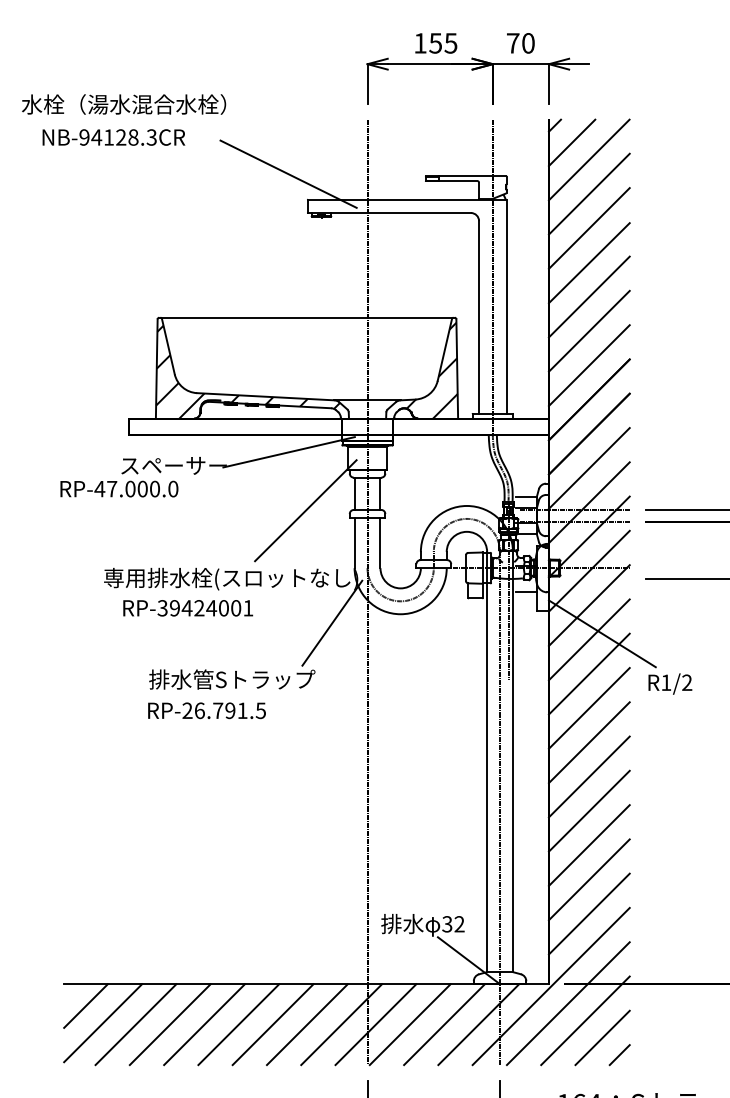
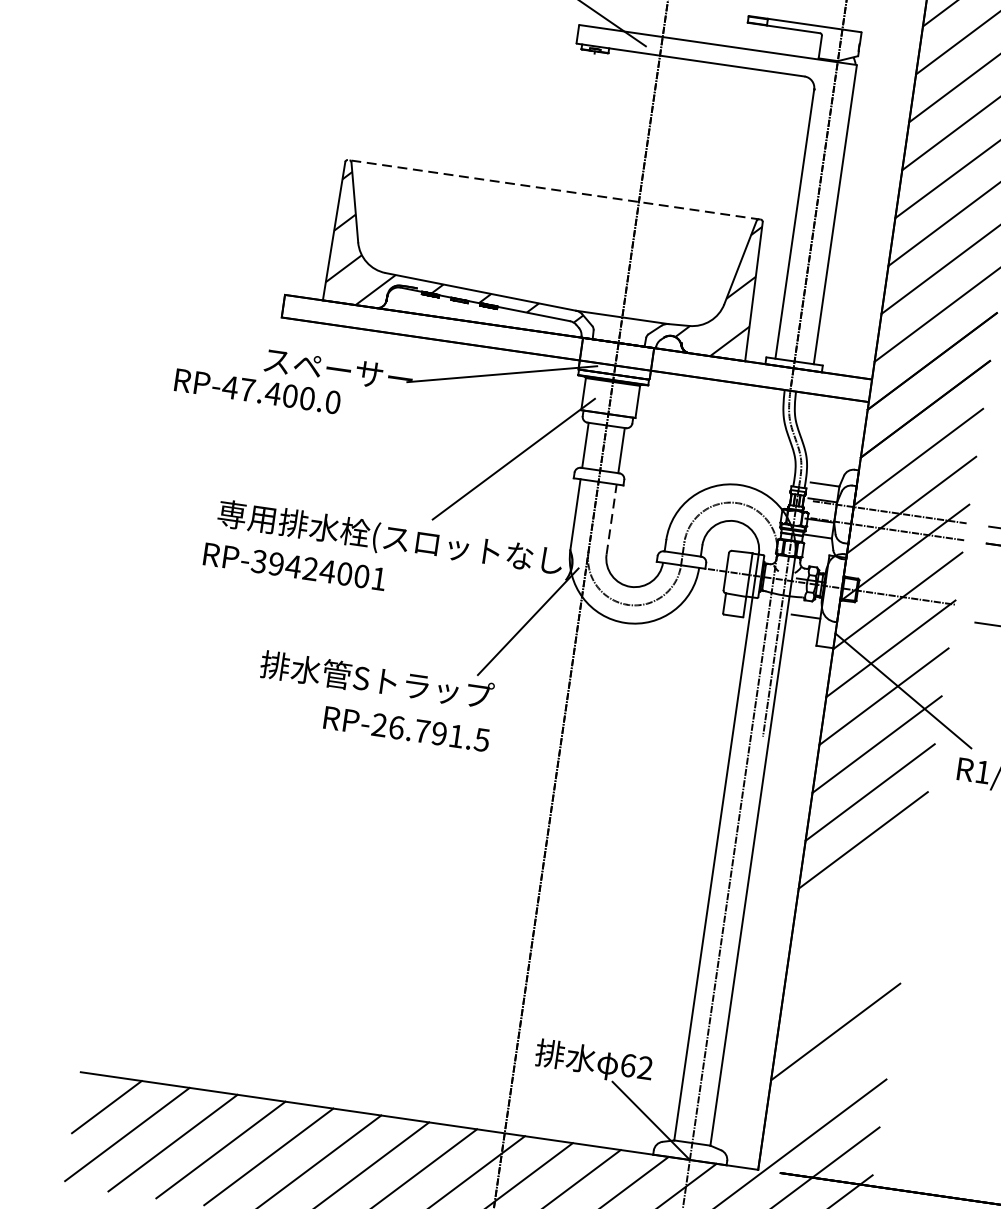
line: (307, 317) -> (555, 189), solid -> dashed
text: (130, 488) -> (273, 392), RP-47.000.0 -> RP-47.400.0
line: (380, 542) -> (611, 518), solid -> dashed
text: (188, 608) -> (295, 567), moved
text: (206, 710) -> (406, 728), moved
line: (588, 776) -> (855, 887), removed
line: (588, 810) -> (848, 935), removed
line: (588, 845) -> (841, 983), removed
line: (588, 913) -> (827, 1078), removed
text: (447, 924) -> (628, 1065), 32 -> 62

